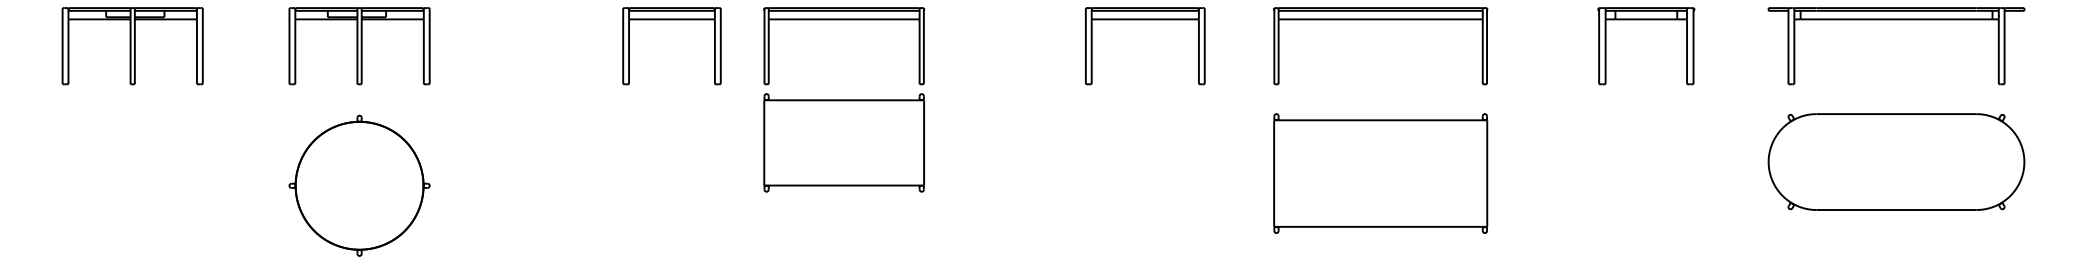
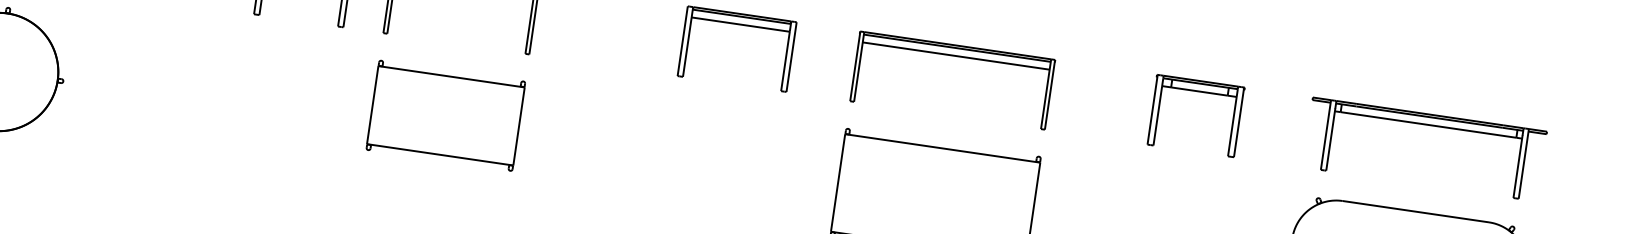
part: (843, 142) -> (445, 115), moved

